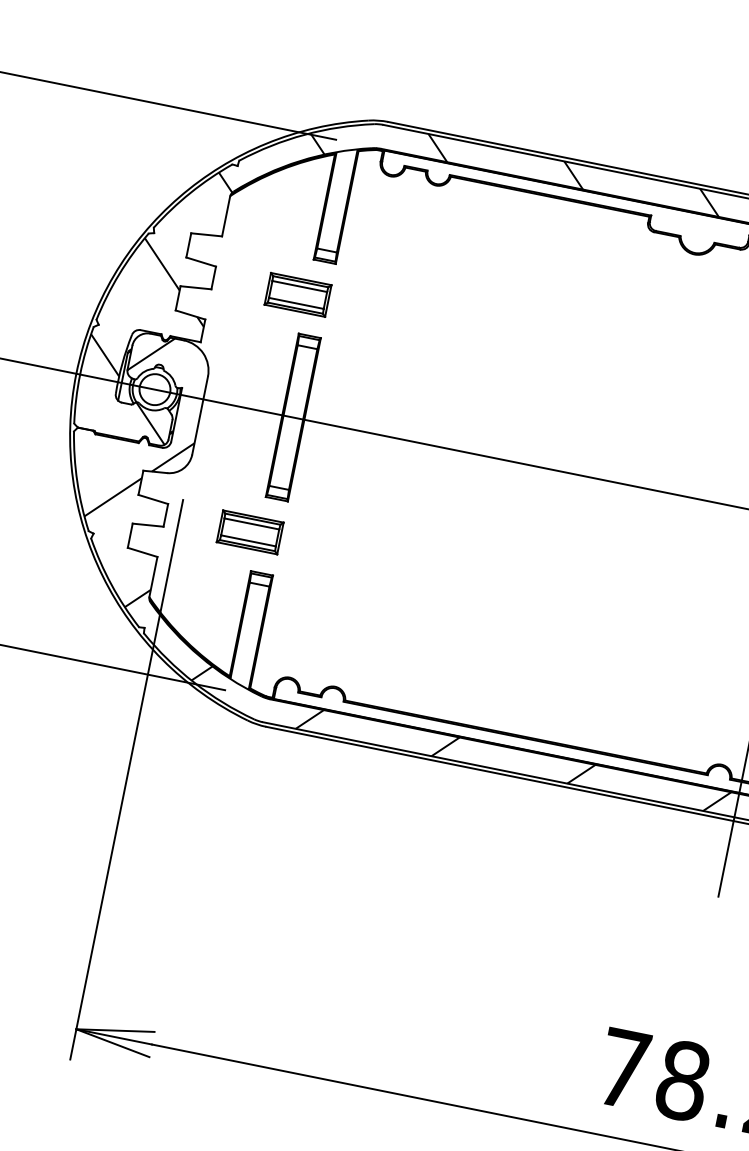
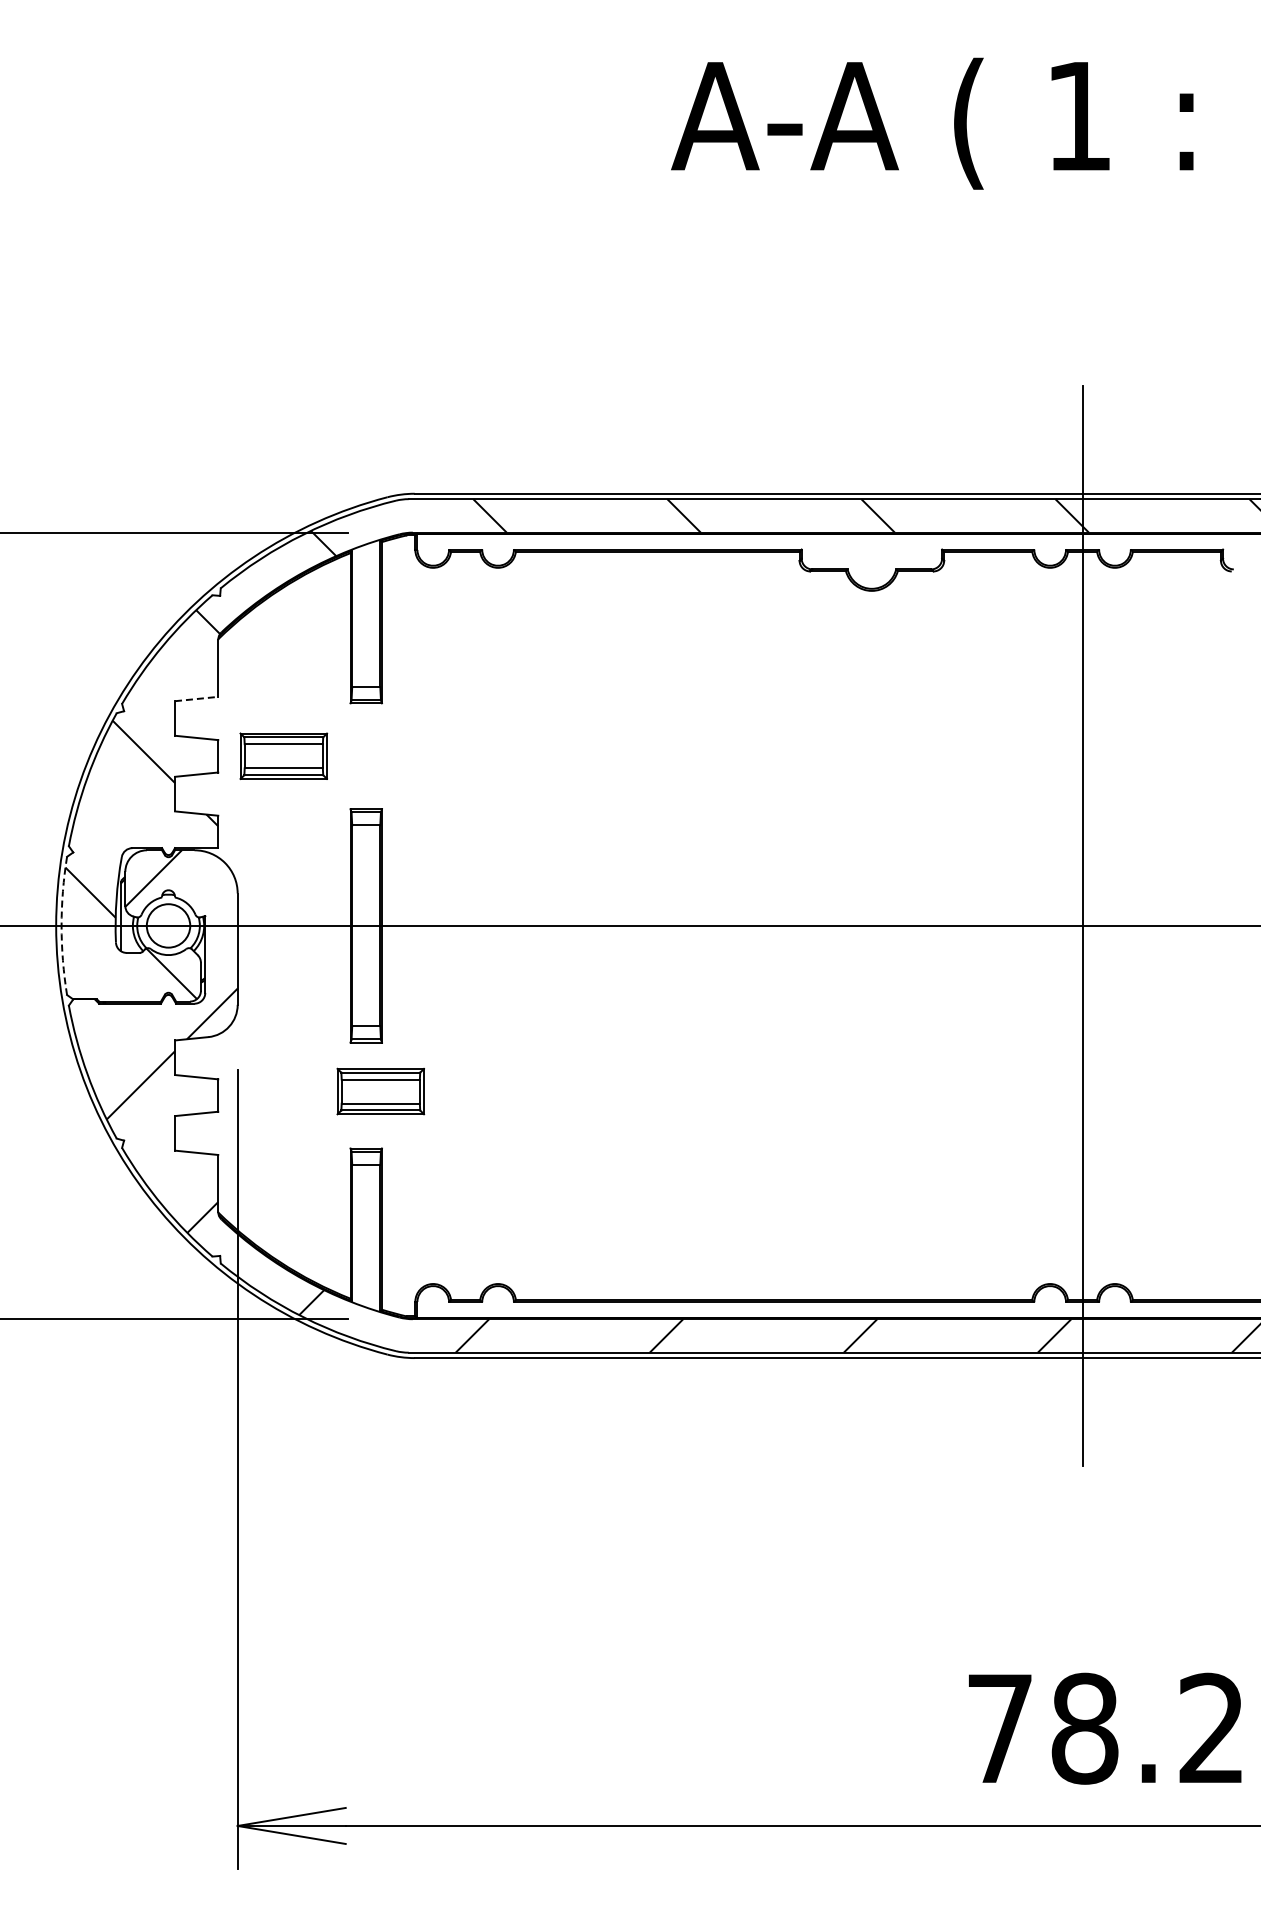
line: (206, 235) -> (196, 699), solid -> dashed
part: (297, 294) -> (283, 755), moved
arc: (80, 374) -> (61, 925), solid -> dashed
part: (250, 532) -> (380, 1091), moved

